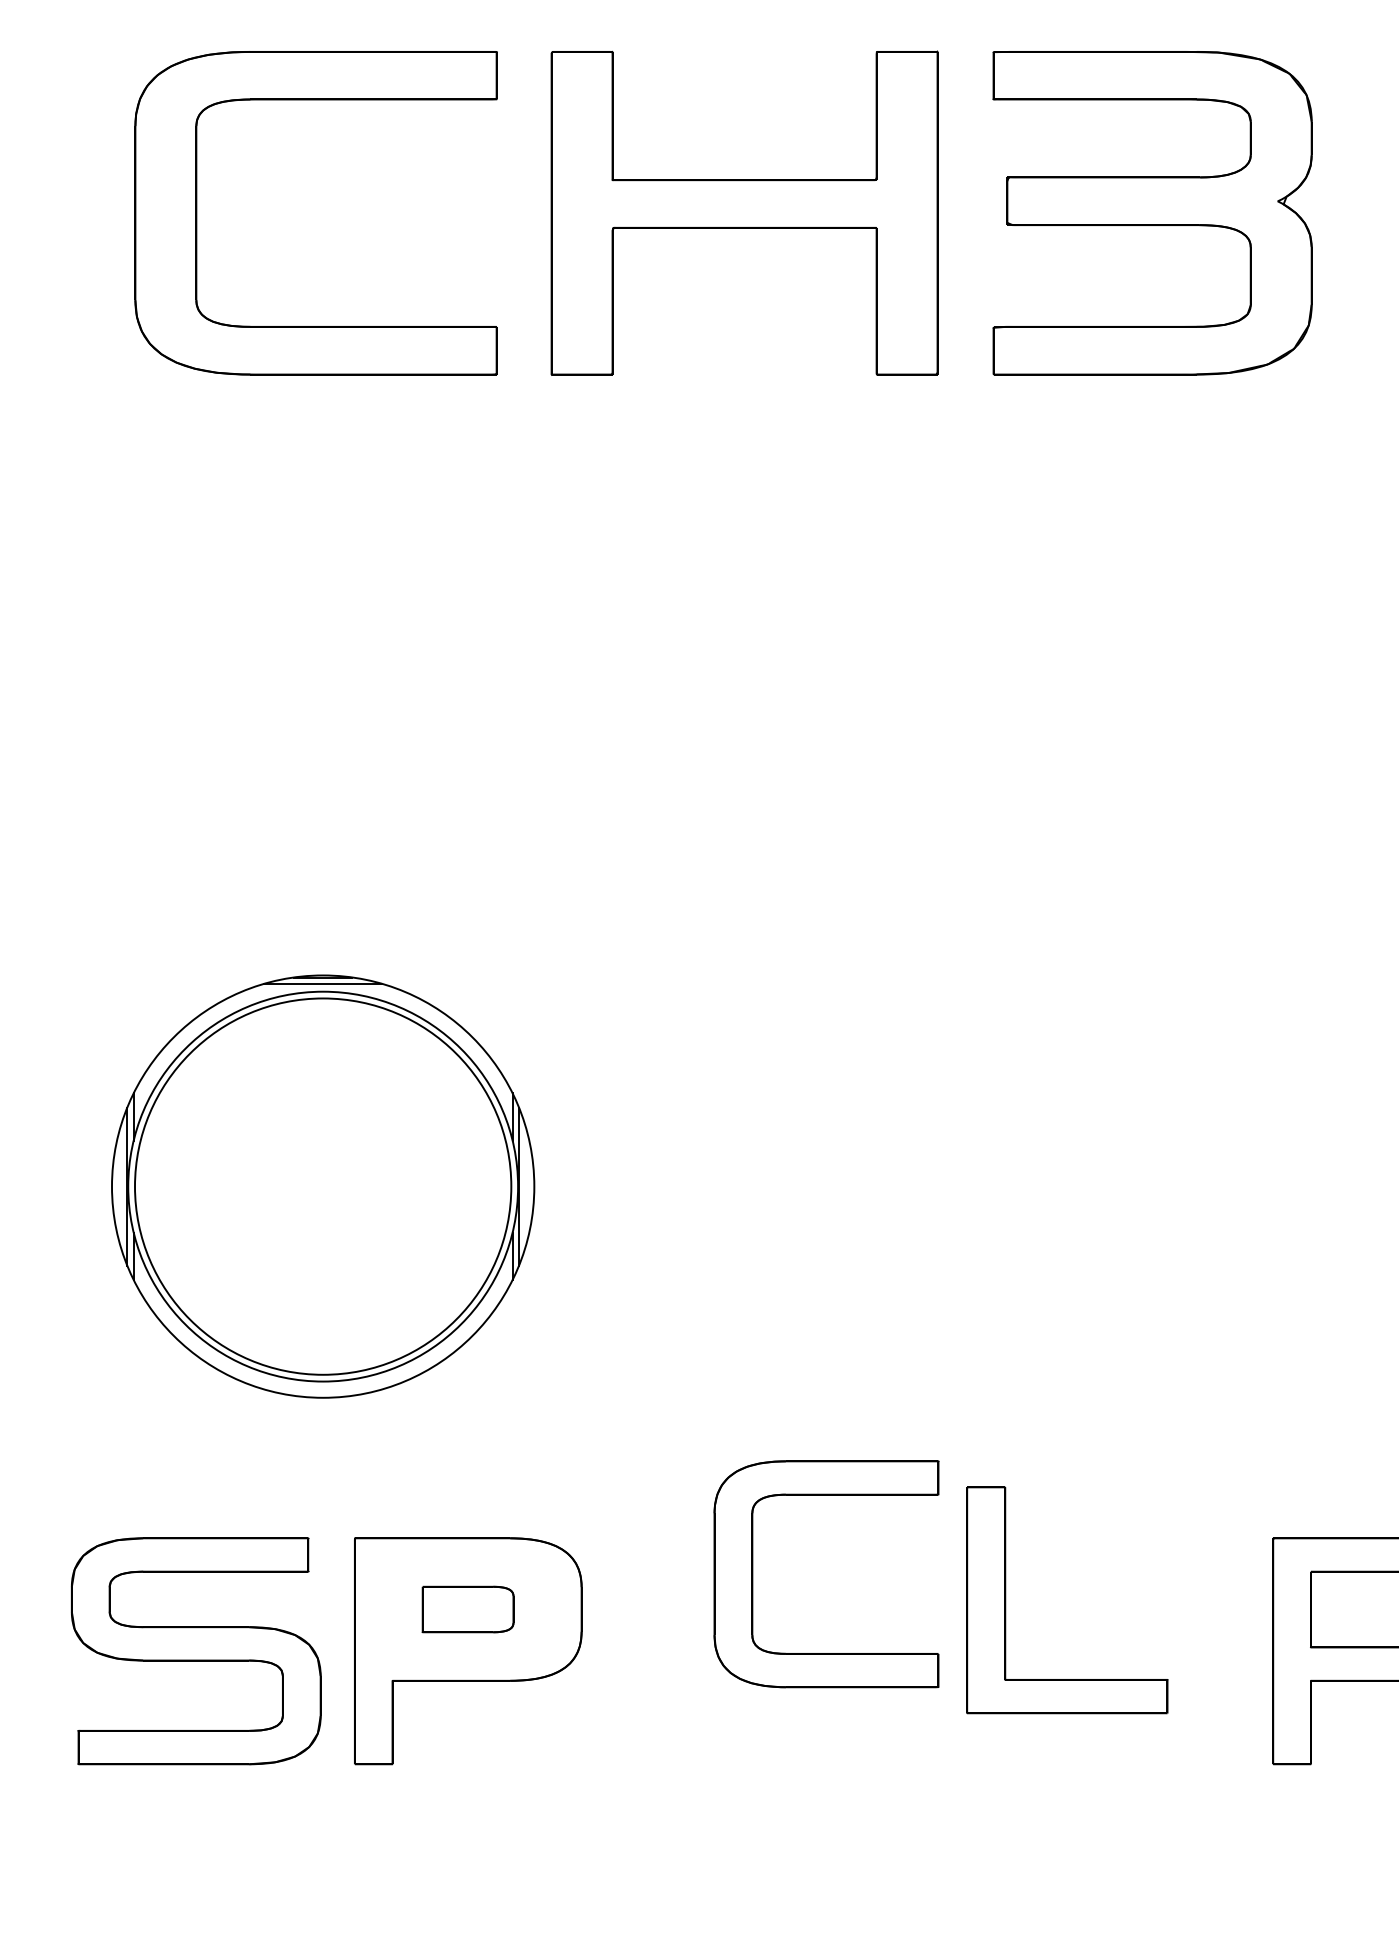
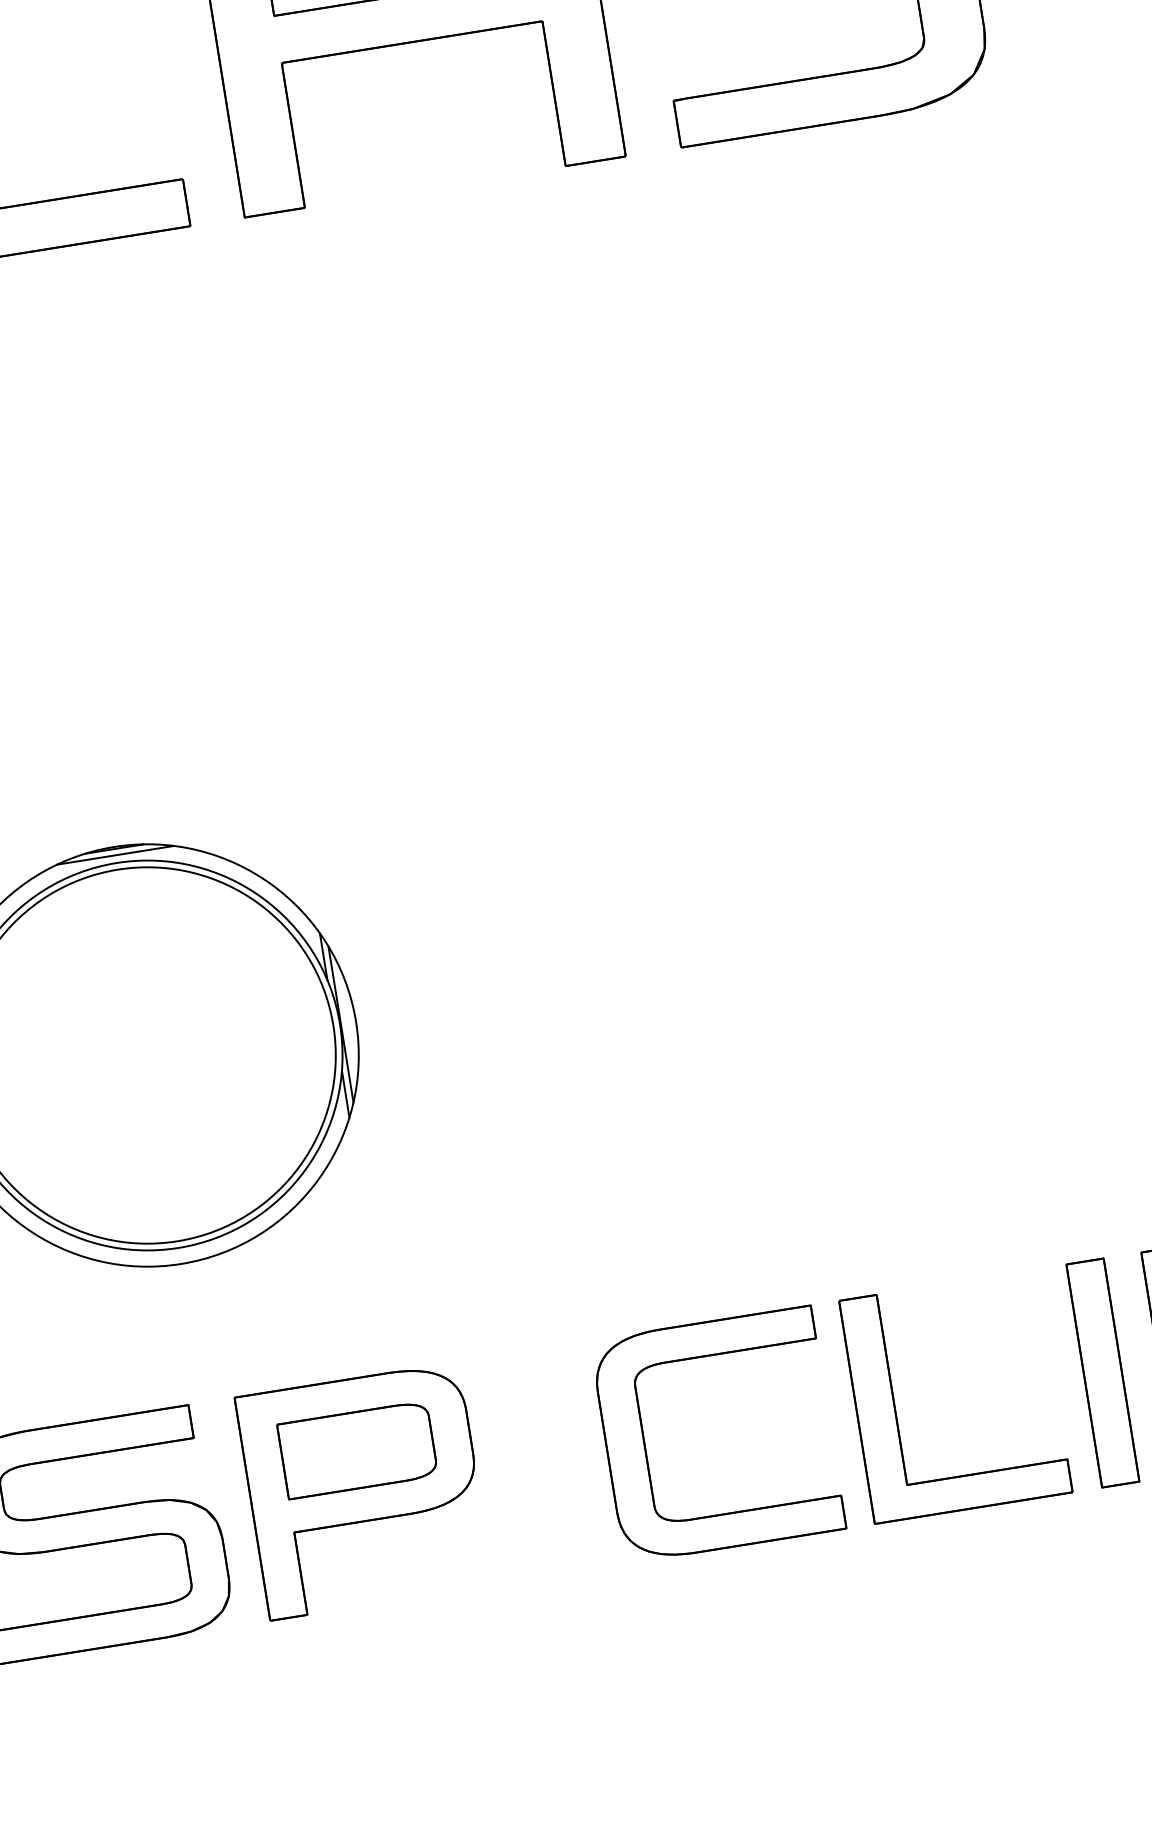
part: (753, 1574) -> (646, 1446), moved
part: (1006, 1600) -> (895, 1406), moved
part: (467, 1609) -> (357, 1450), size x1.67
part: (1215, 1651) -> (1102, 1373), added

